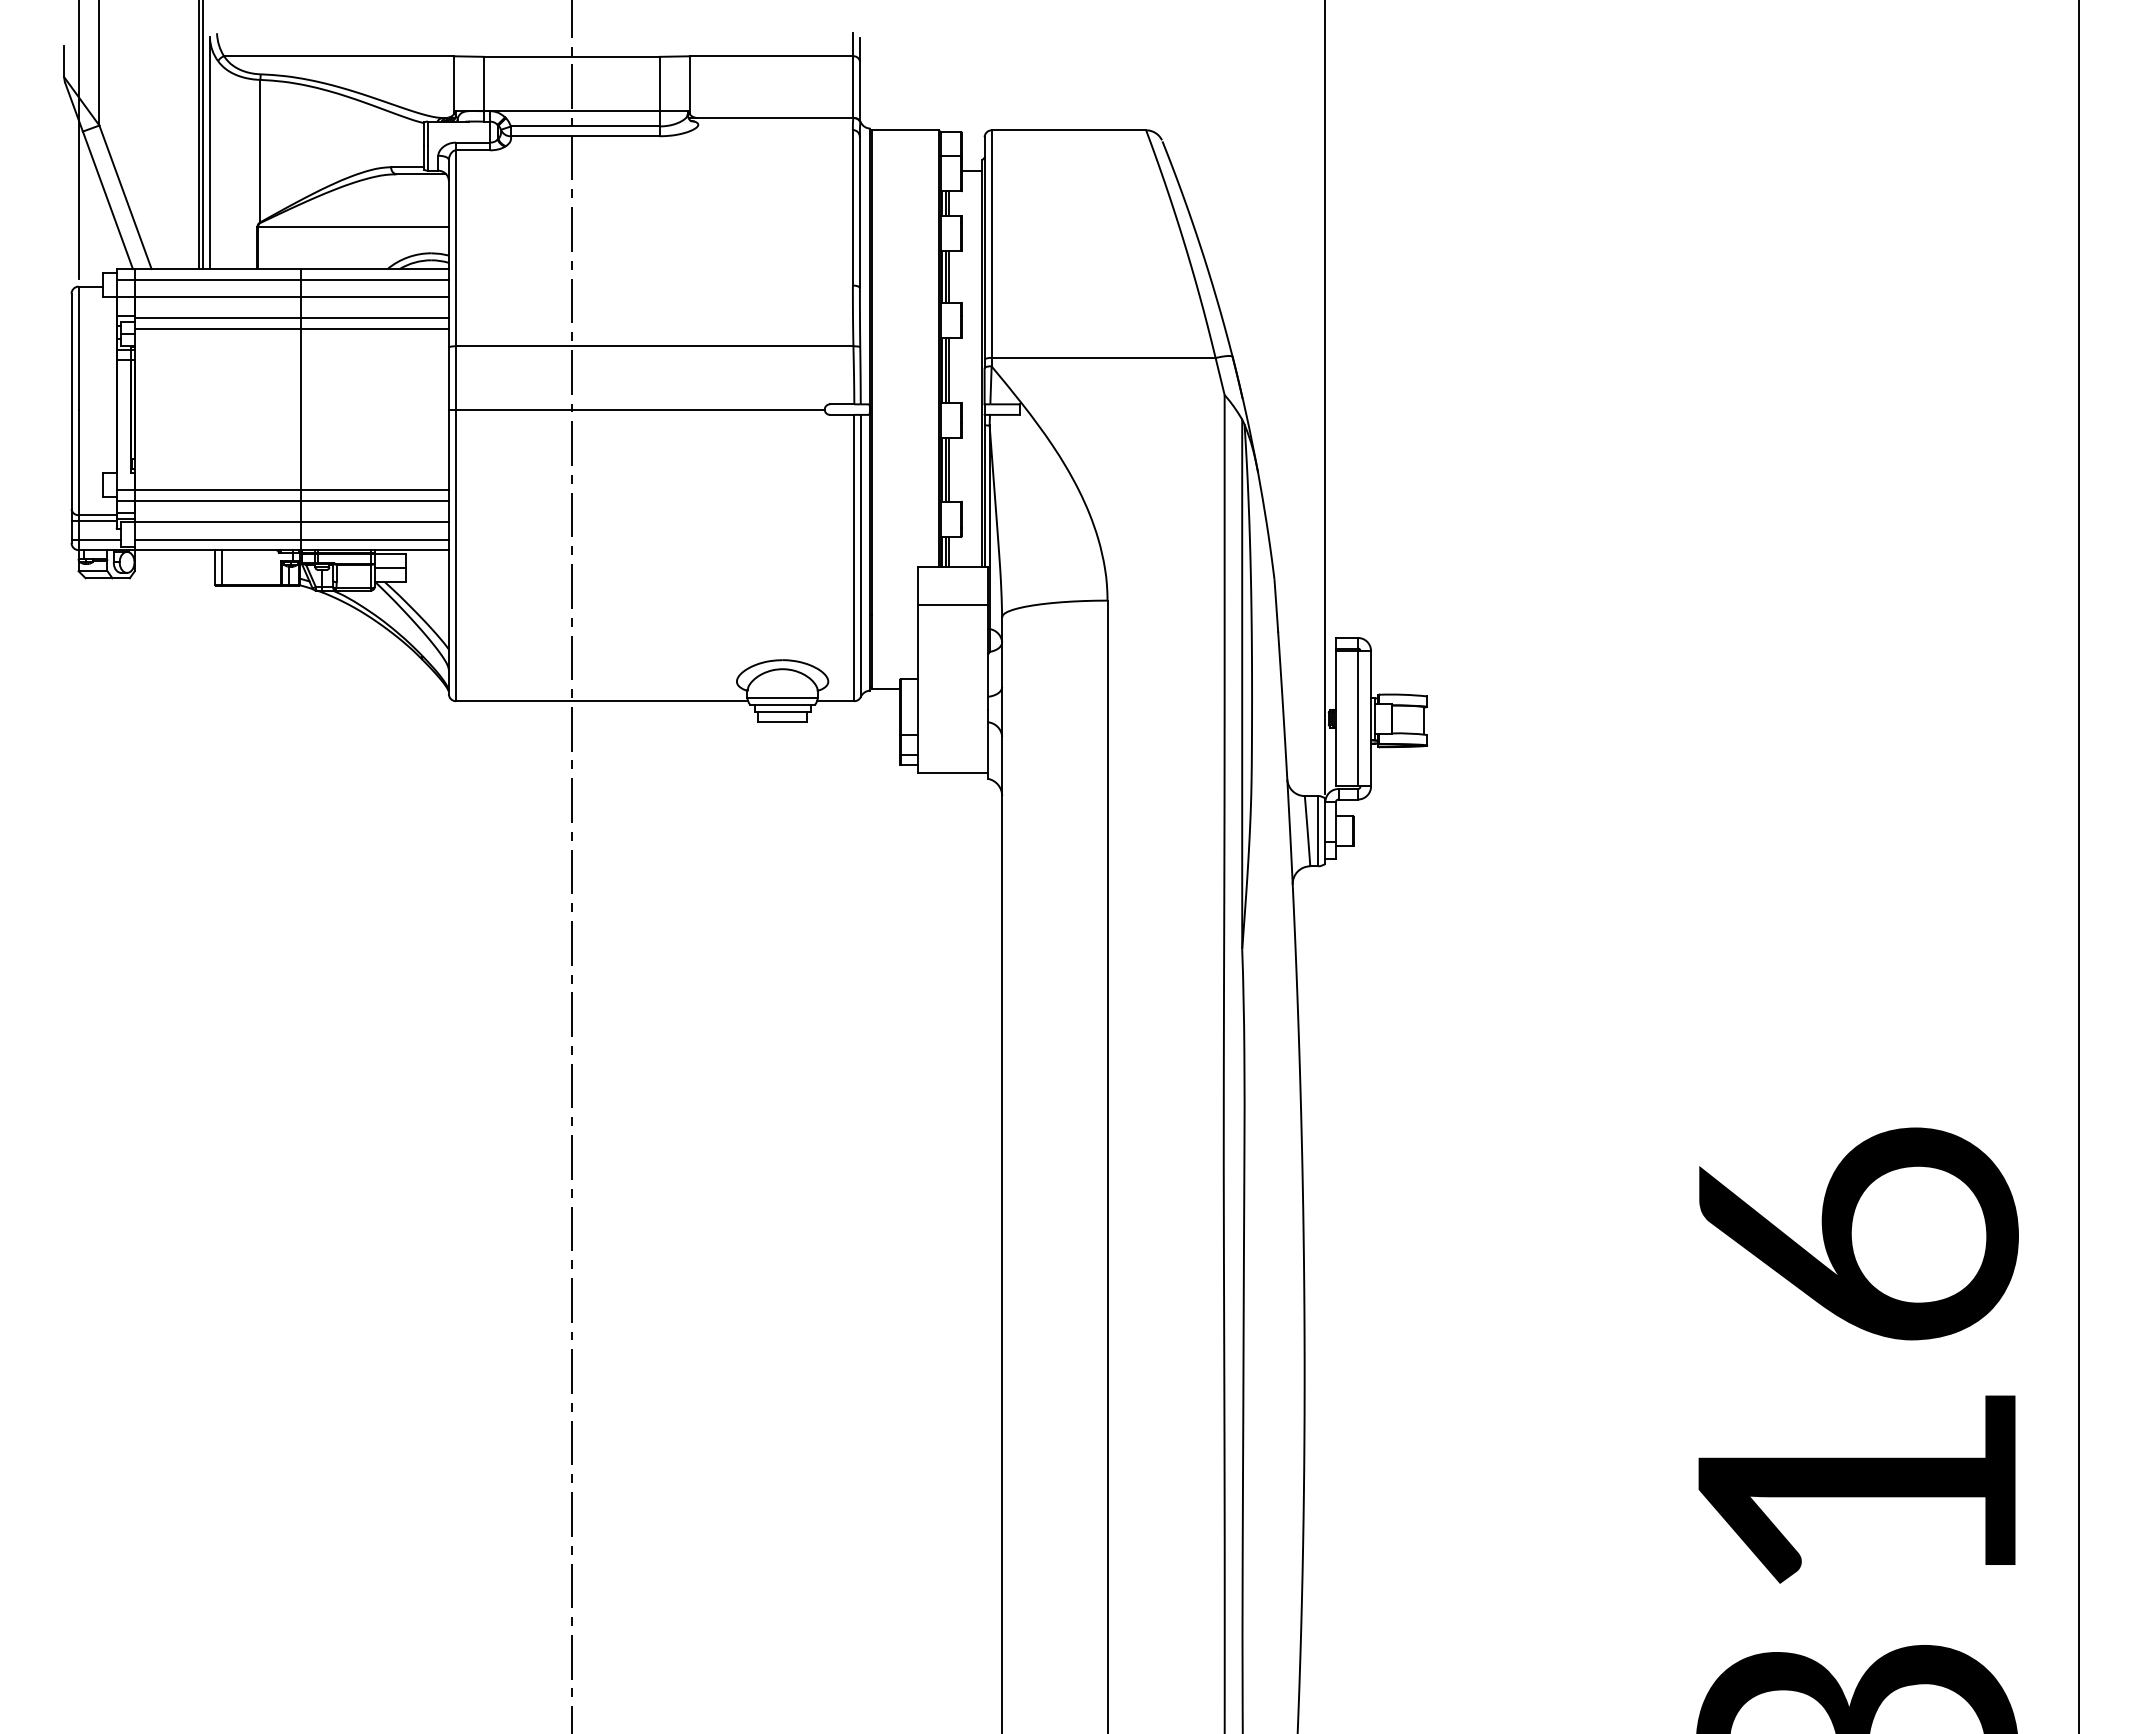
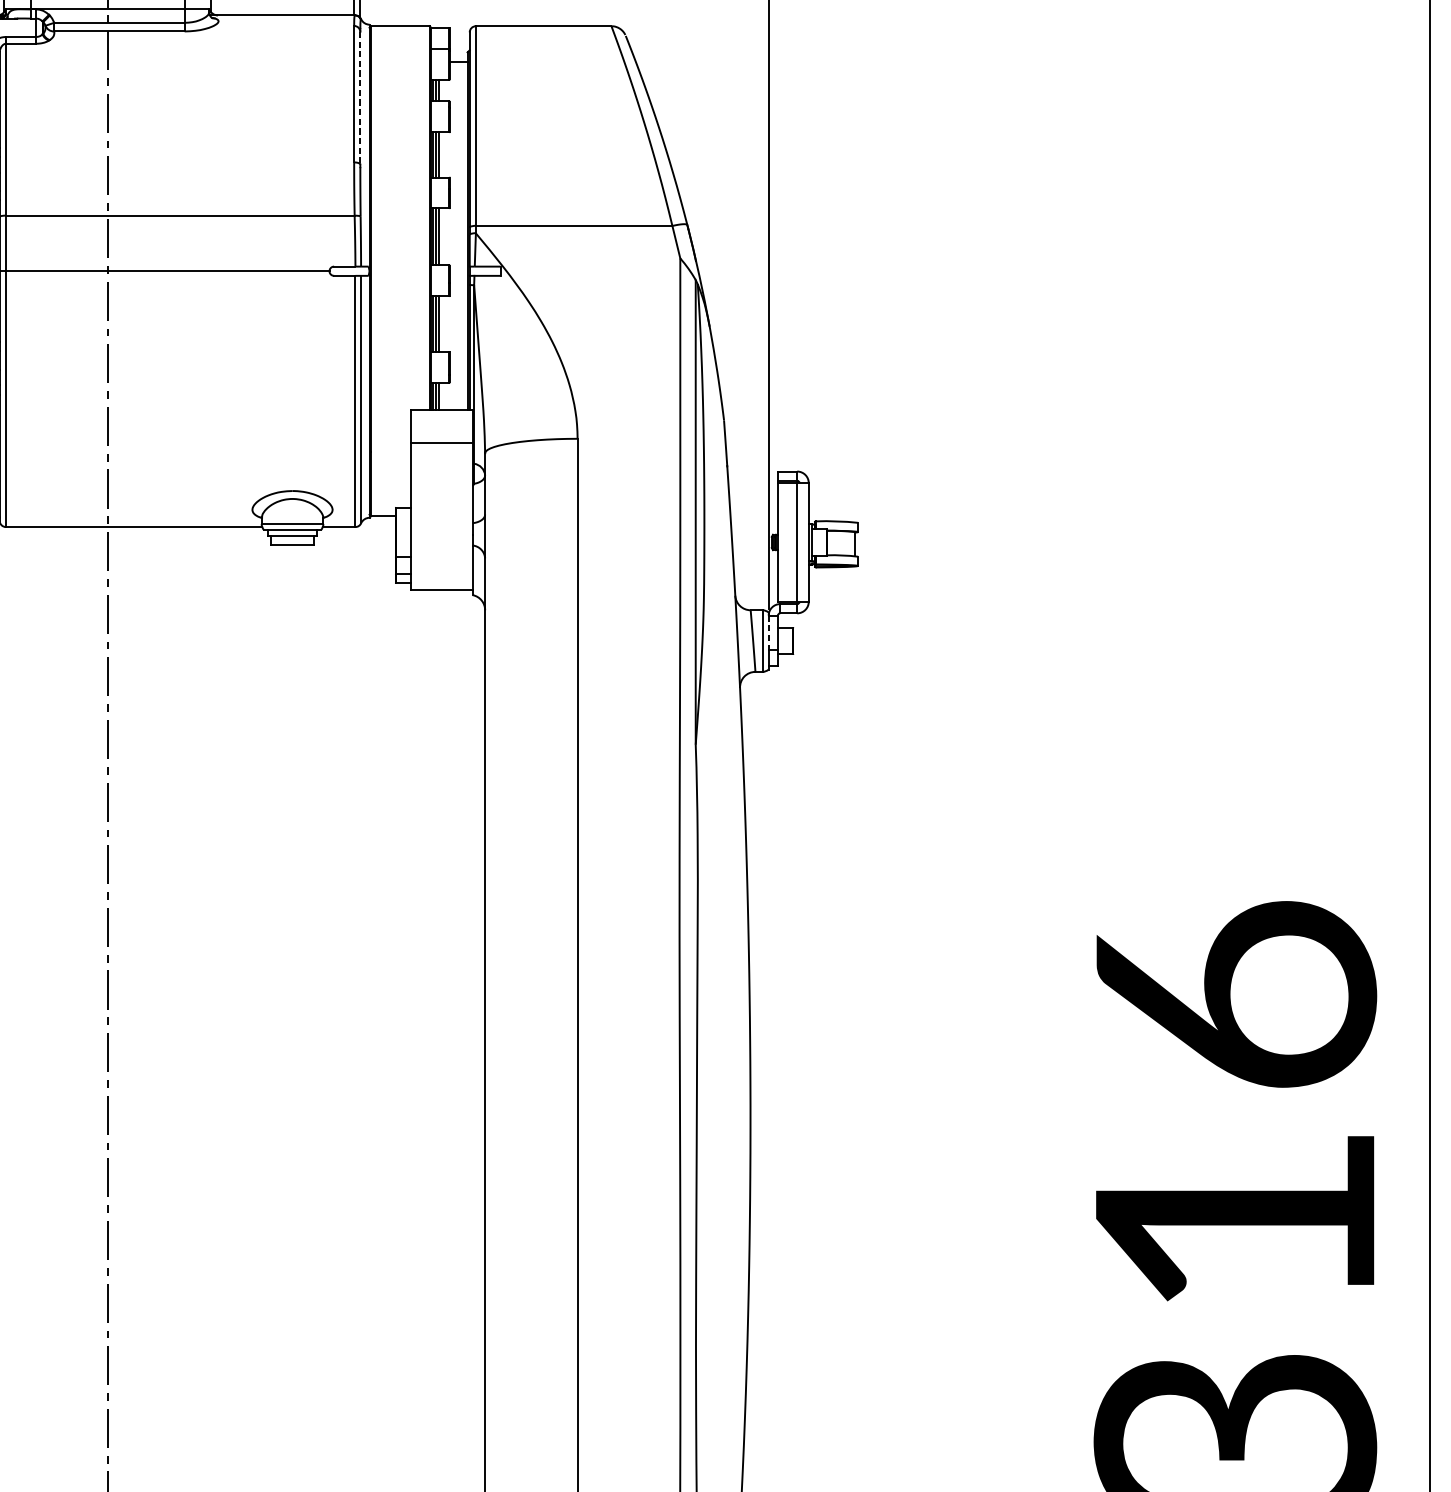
line: (859, 212) -> (359, 98), solid -> dashed
line: (1325, 821) -> (768, 632), solid -> dashed

